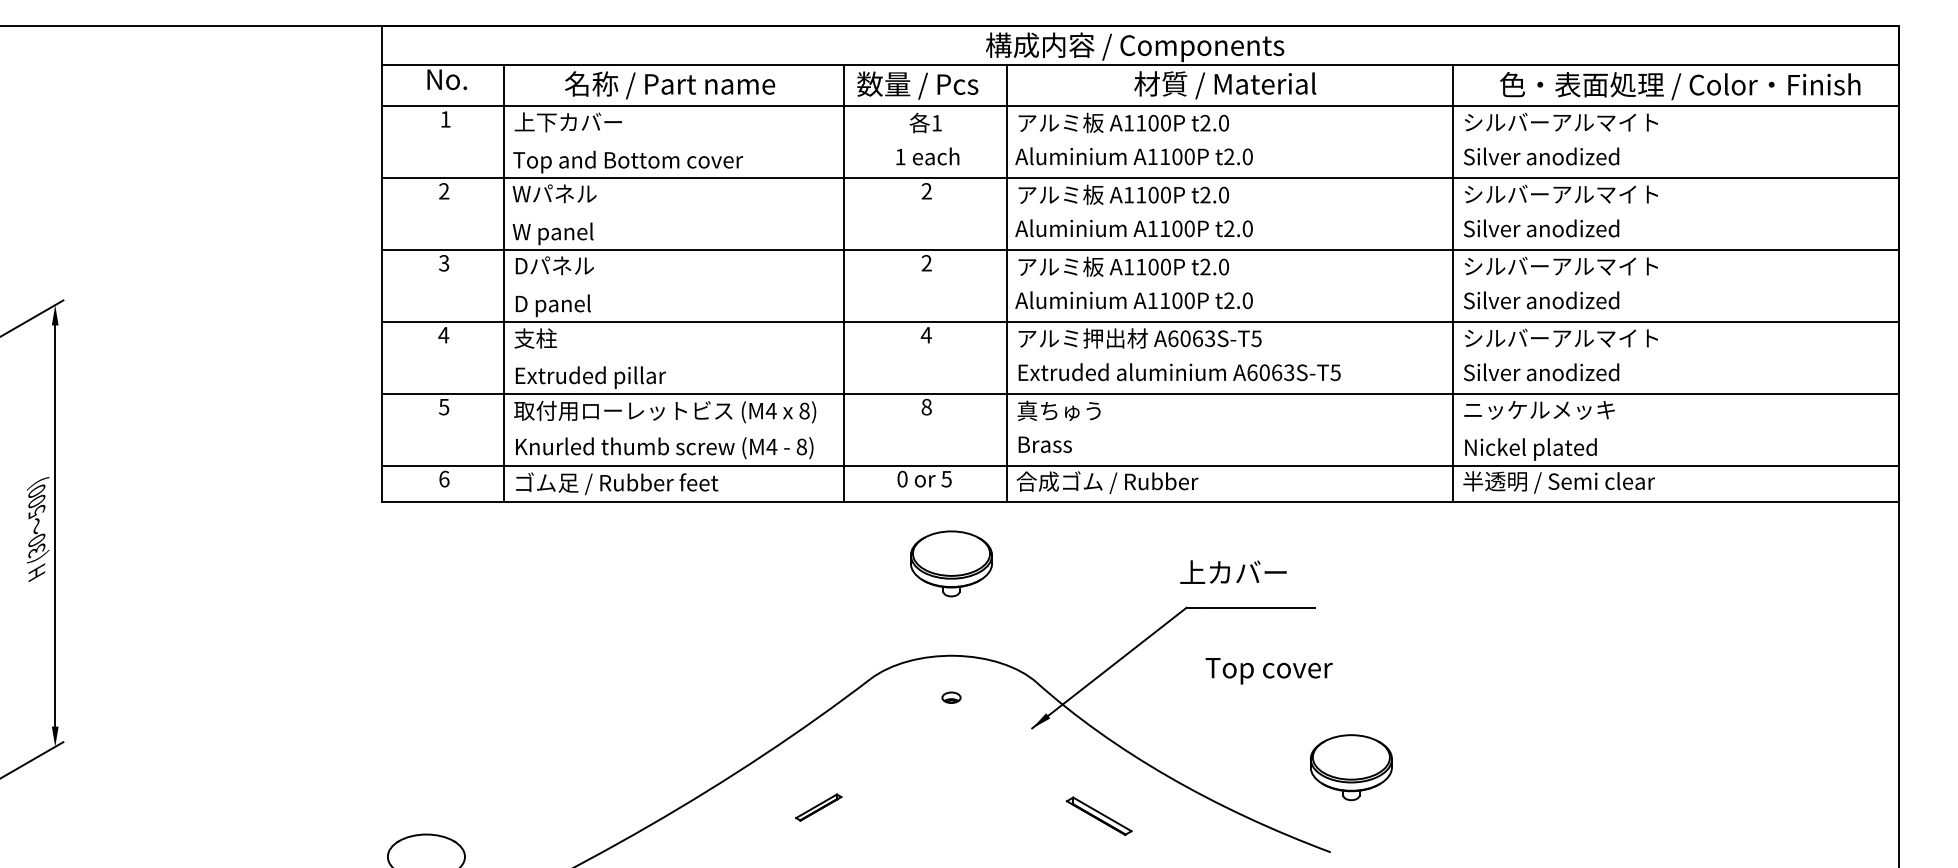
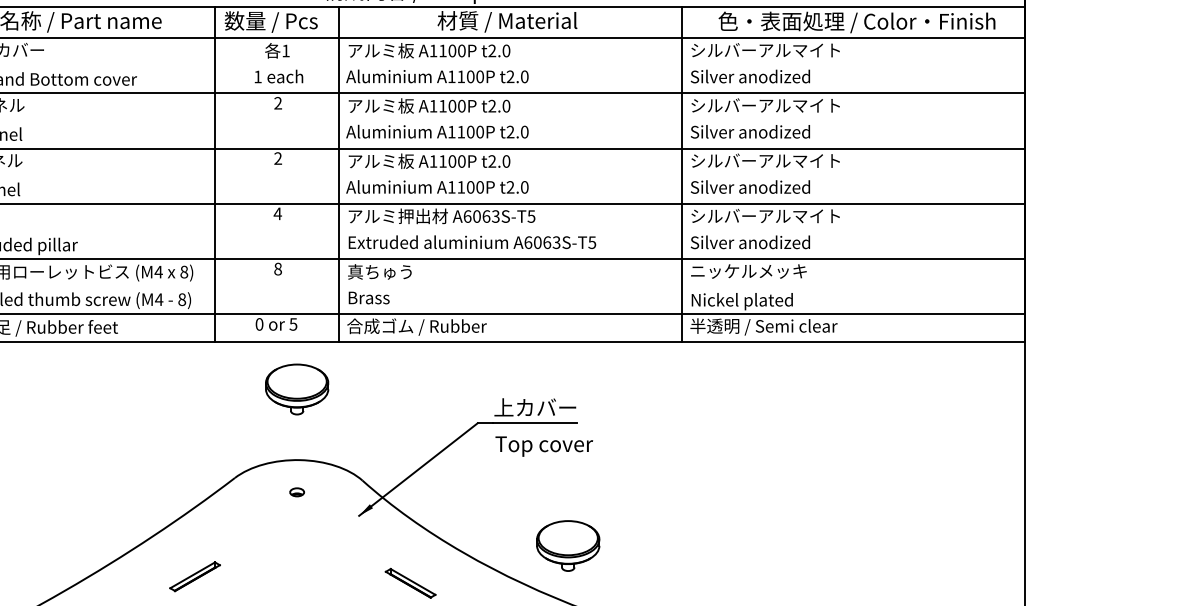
text: (1233, 571) -> (535, 406), moved
text: (1268, 671) -> (543, 446), moved
part: (1350, 767) -> (567, 545), moved
part: (818, 807) -> (194, 576), size x1.43

